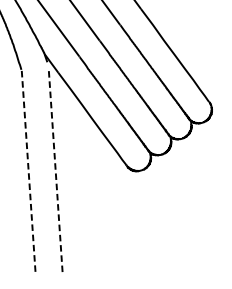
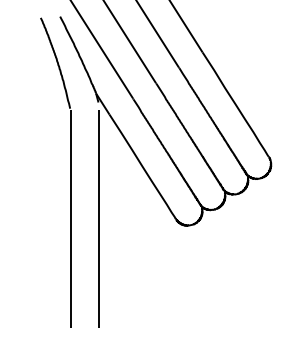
line: (55, 170) -> (99, 218), dashed -> solid
line: (28, 172) -> (70, 219), dashed -> solid

